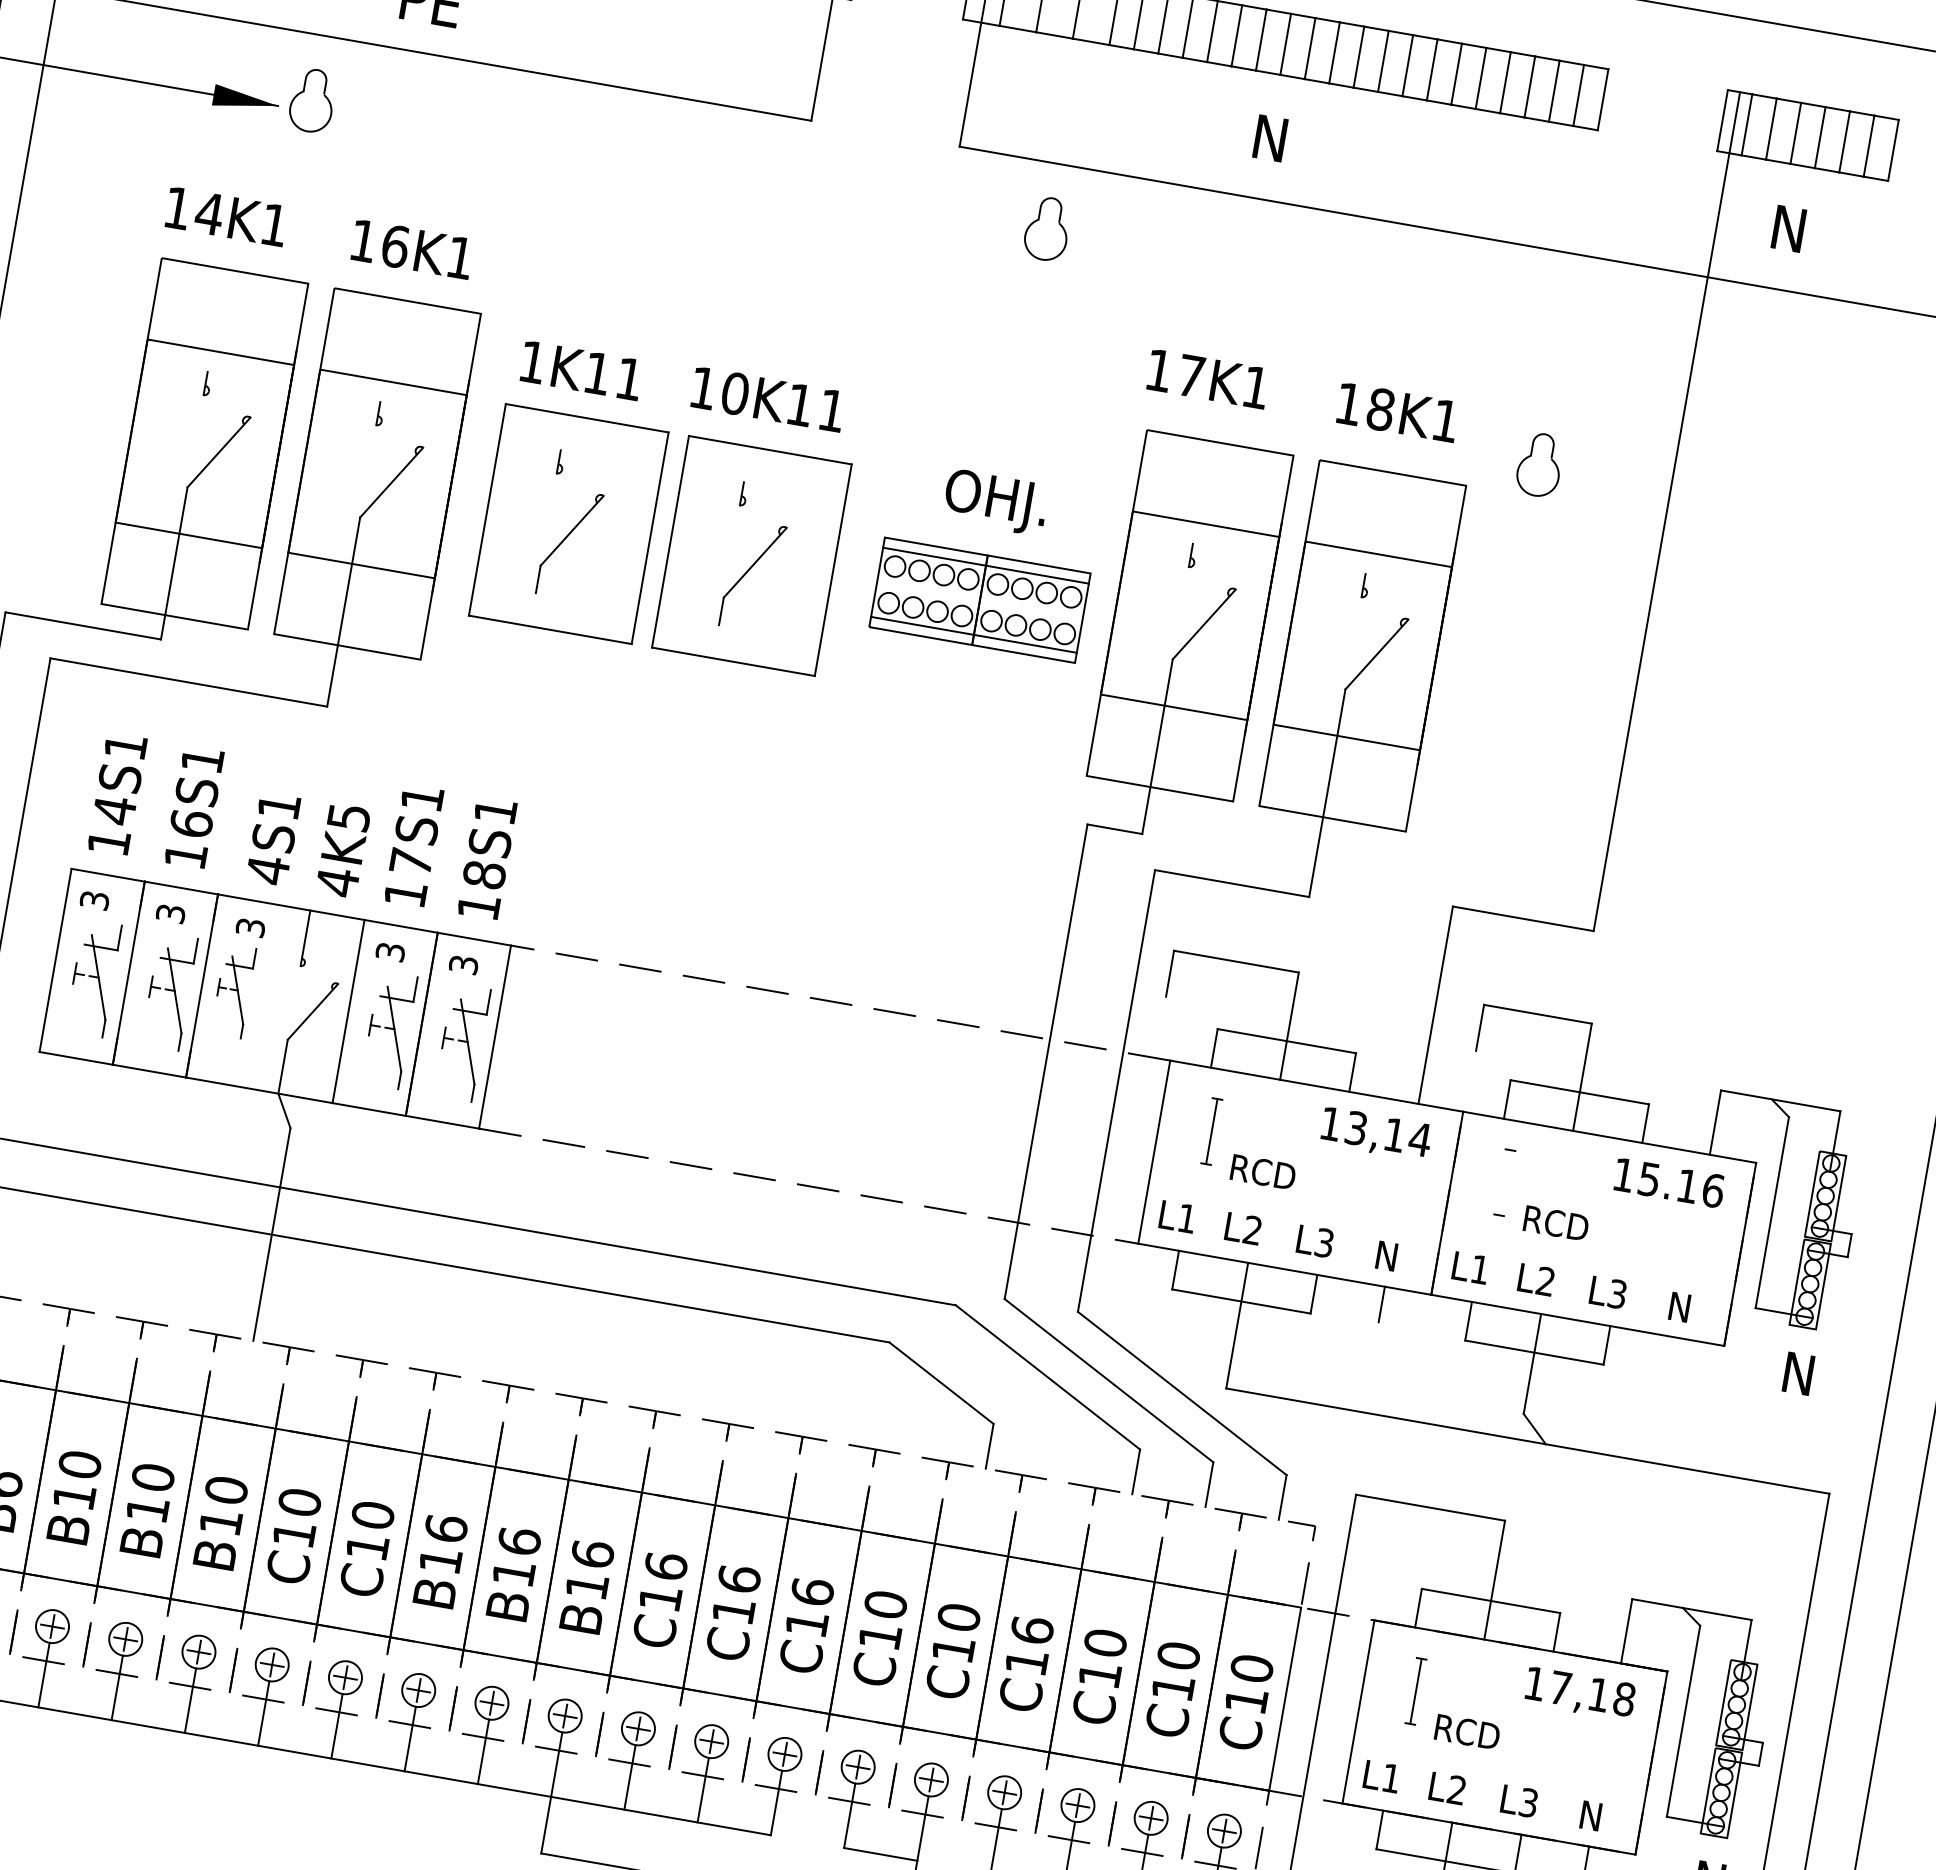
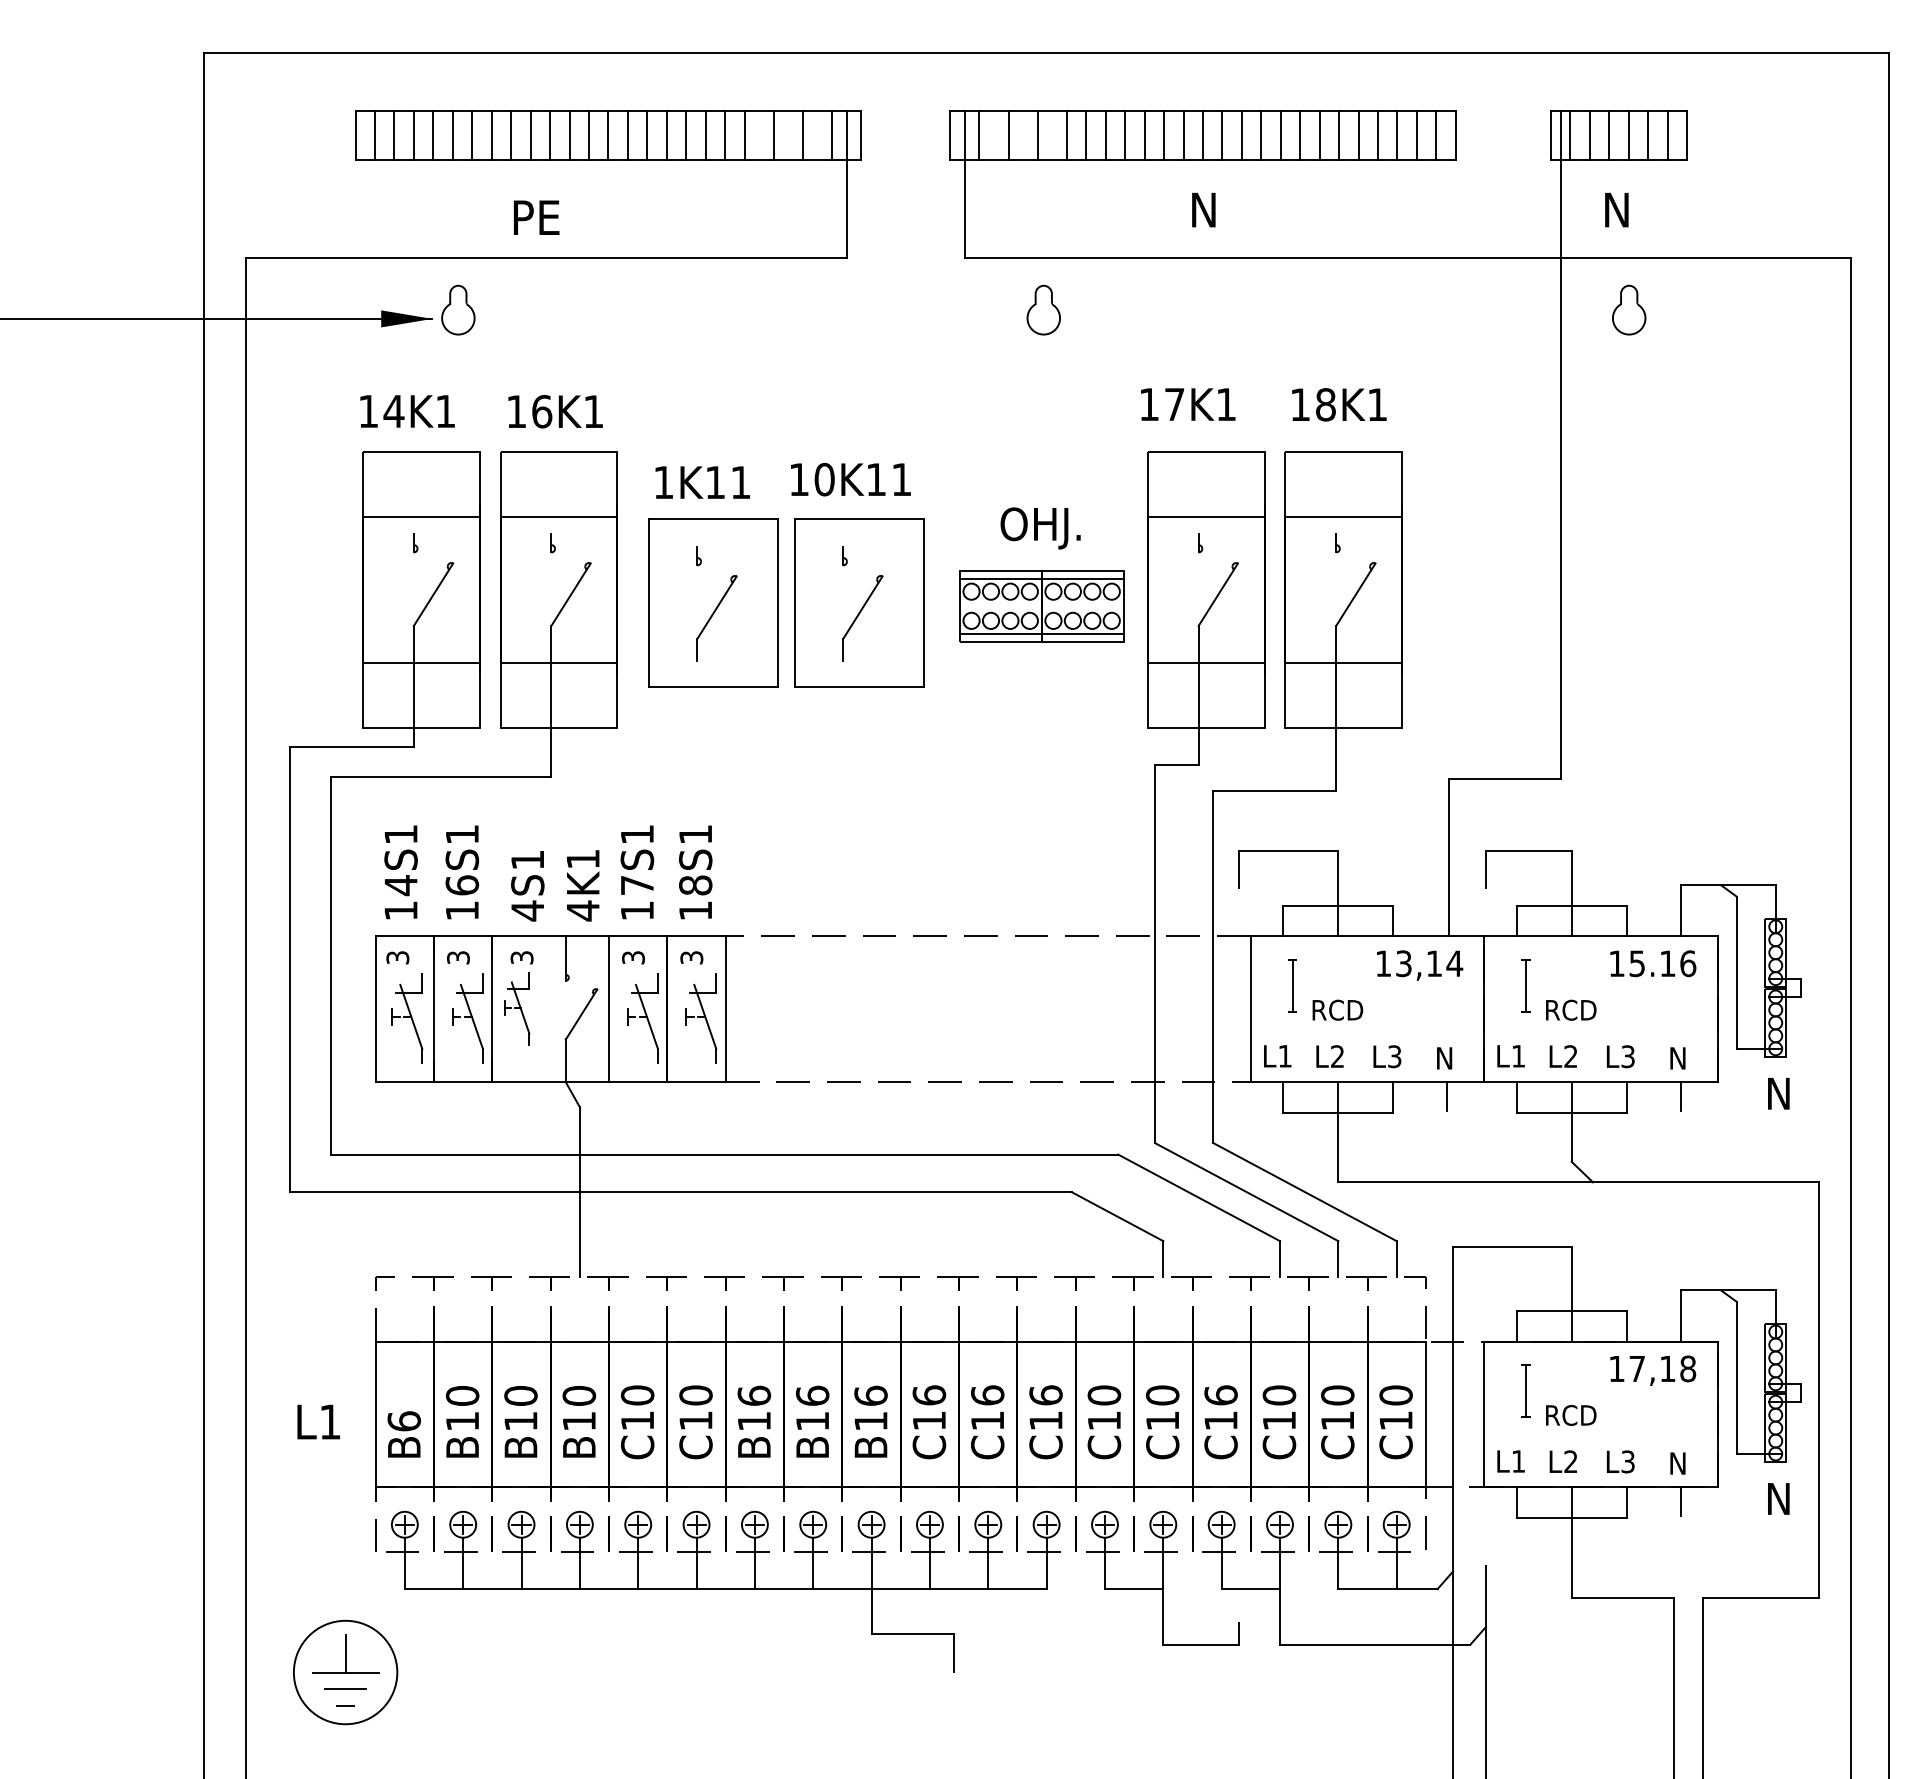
curve: (1531, 457) -> (1621, 305), moved
text: (349, 817) -> (583, 859), 4K5 -> 4K1
line: (1504, 1182) -> (1525, 985), added
line: (1674, 1355) -> (1680, 1096), added

